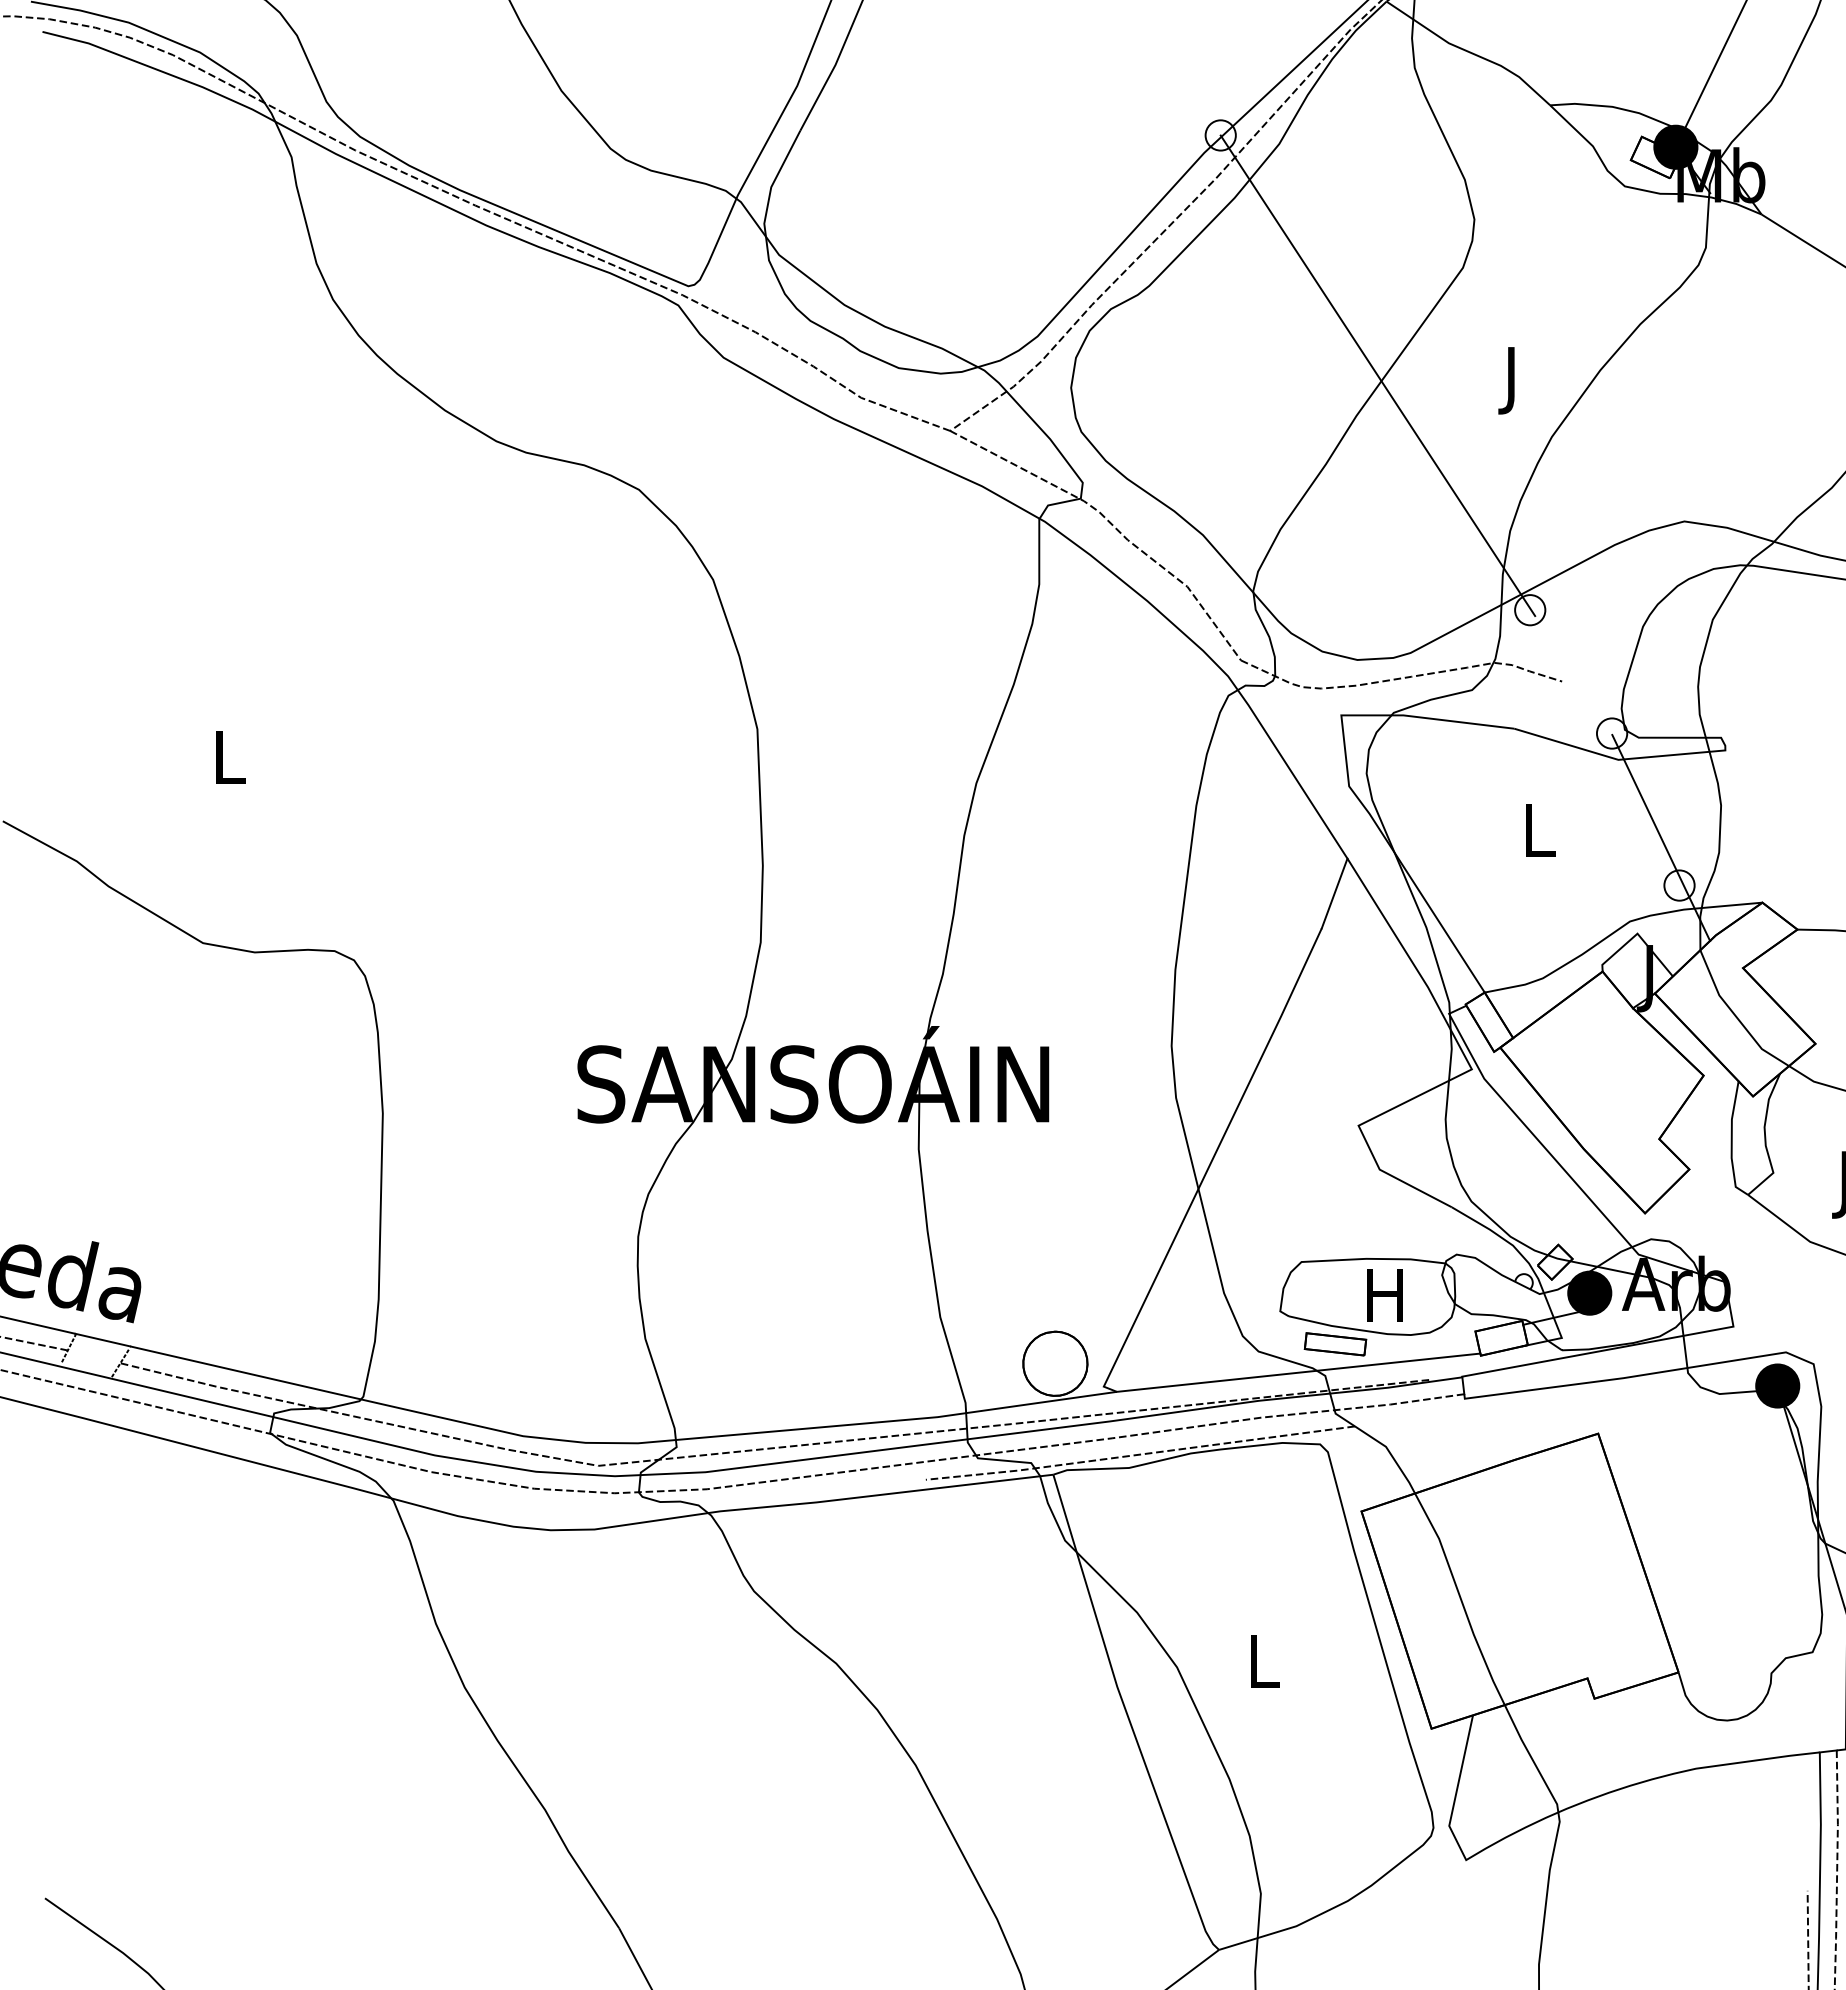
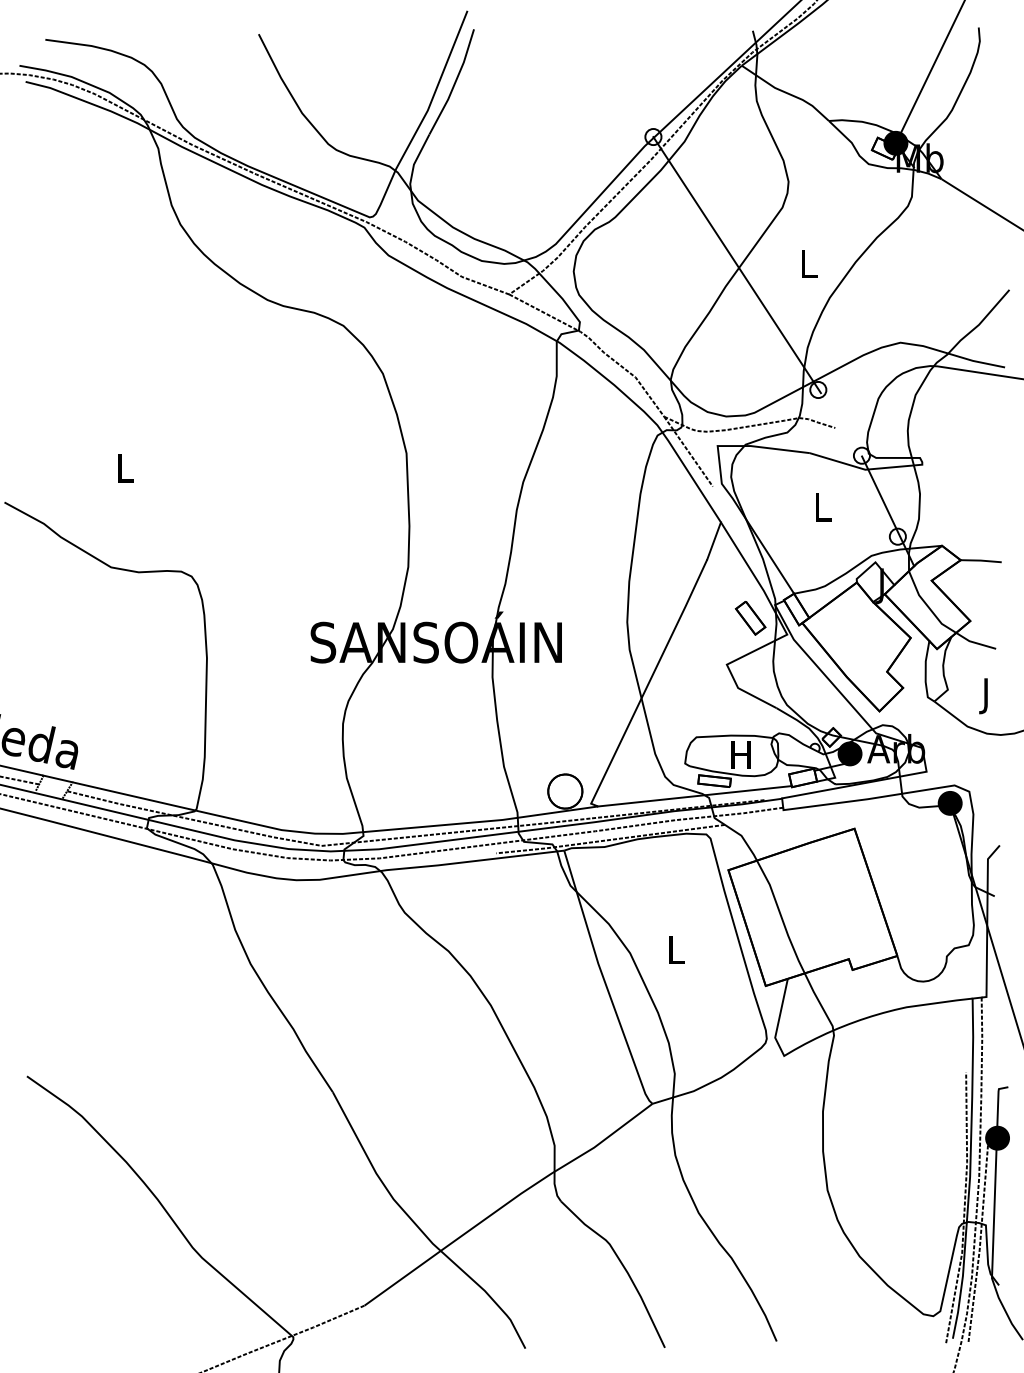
text: (1513, 380) -> (809, 267), J -> L
line: (1286, 725) -> (688, 451), added
part: (1402, 1039) -> (750, 618), added

